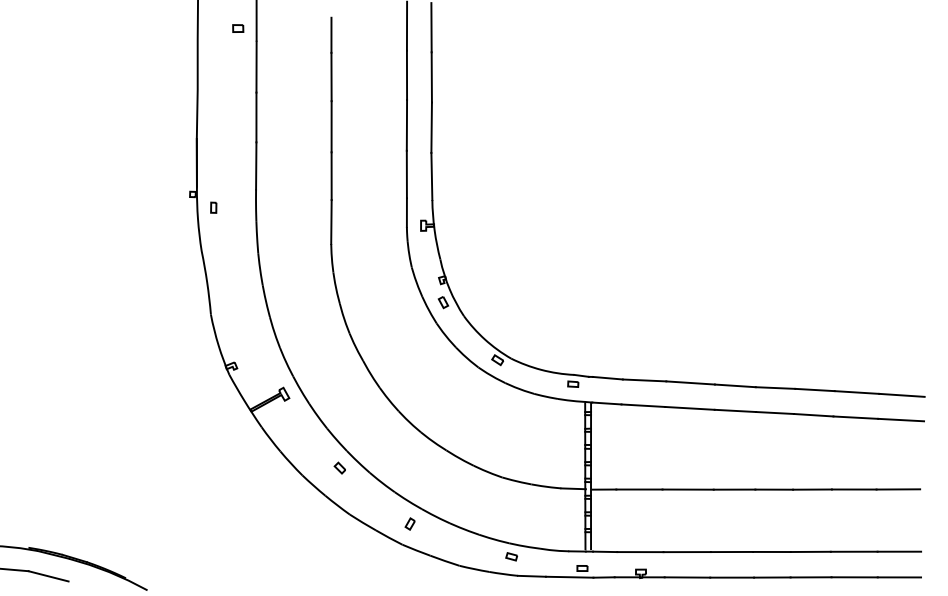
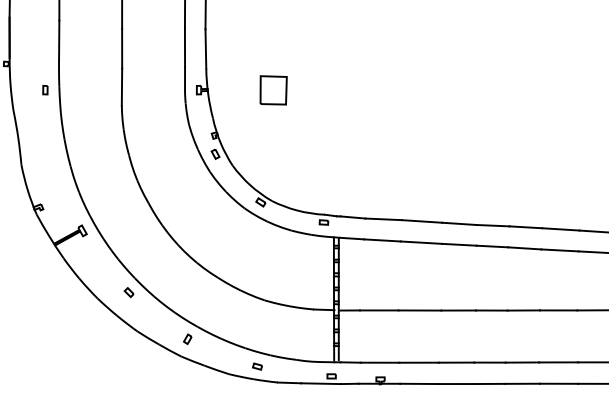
part: (213, 207) -> (45, 89), moved
part: (512, 225) -> (273, 89), added
part: (511, 556) -> (257, 366), moved

